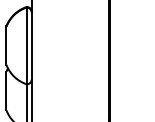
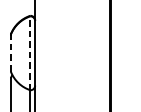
line: (6, 45) -> (10, 52), solid -> dashed
line: (26, 45) -> (30, 52), solid -> dashed

